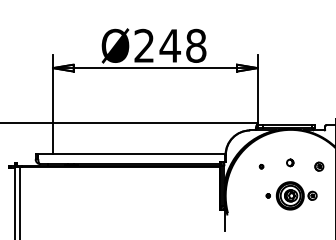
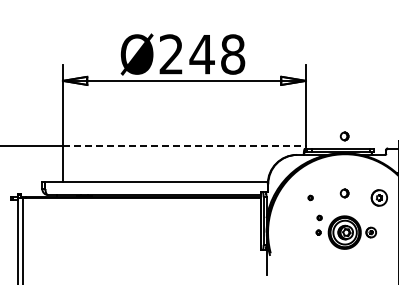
part: (290, 114) -> (344, 136), added
line: (155, 123) -> (184, 146), solid -> dashed
part: (318, 166) -> (378, 197), size x1.6
part: (269, 183) -> (319, 217), added

